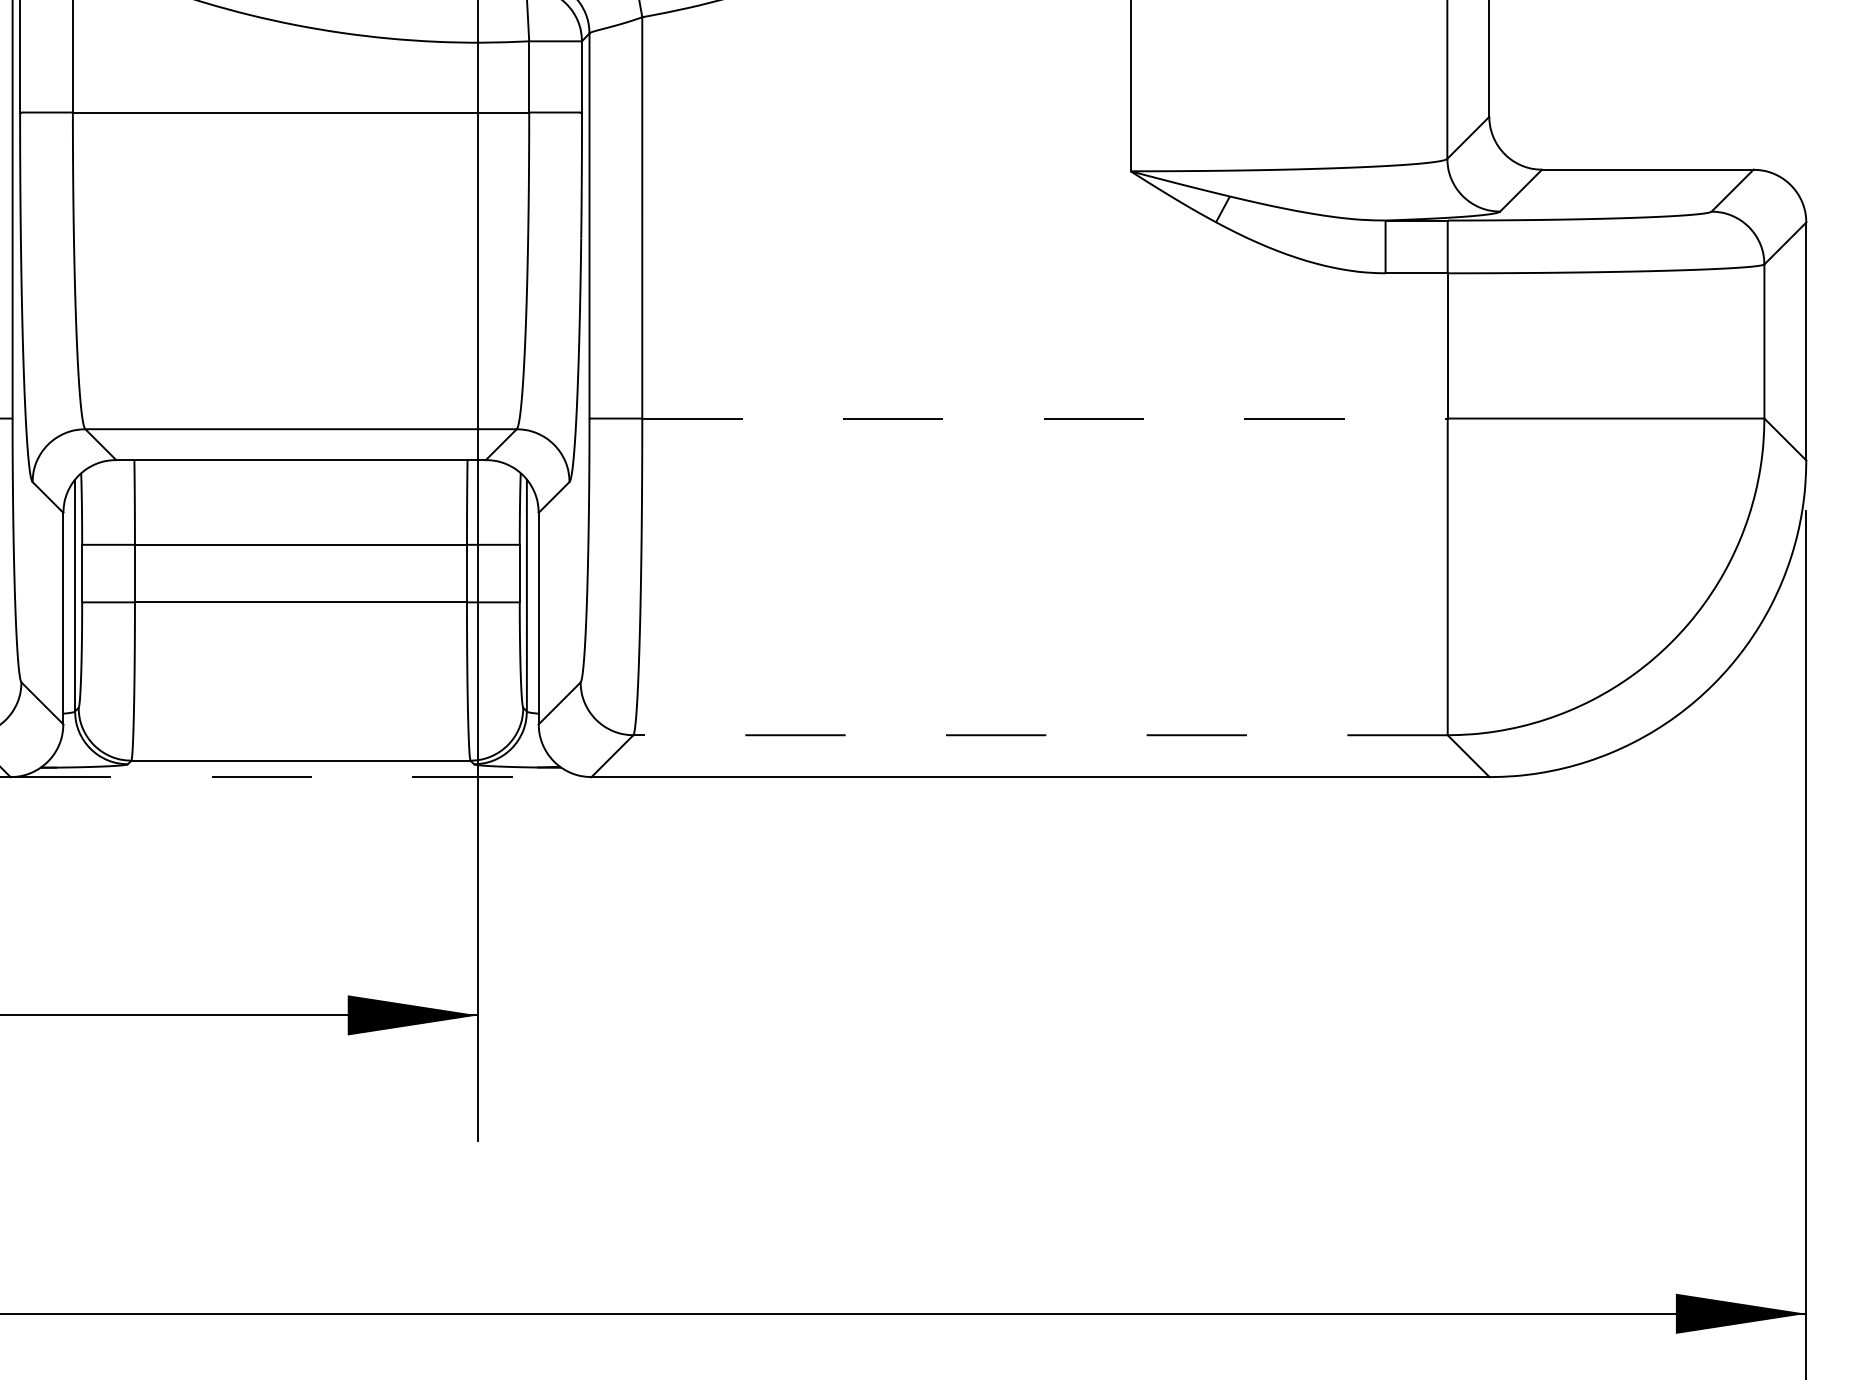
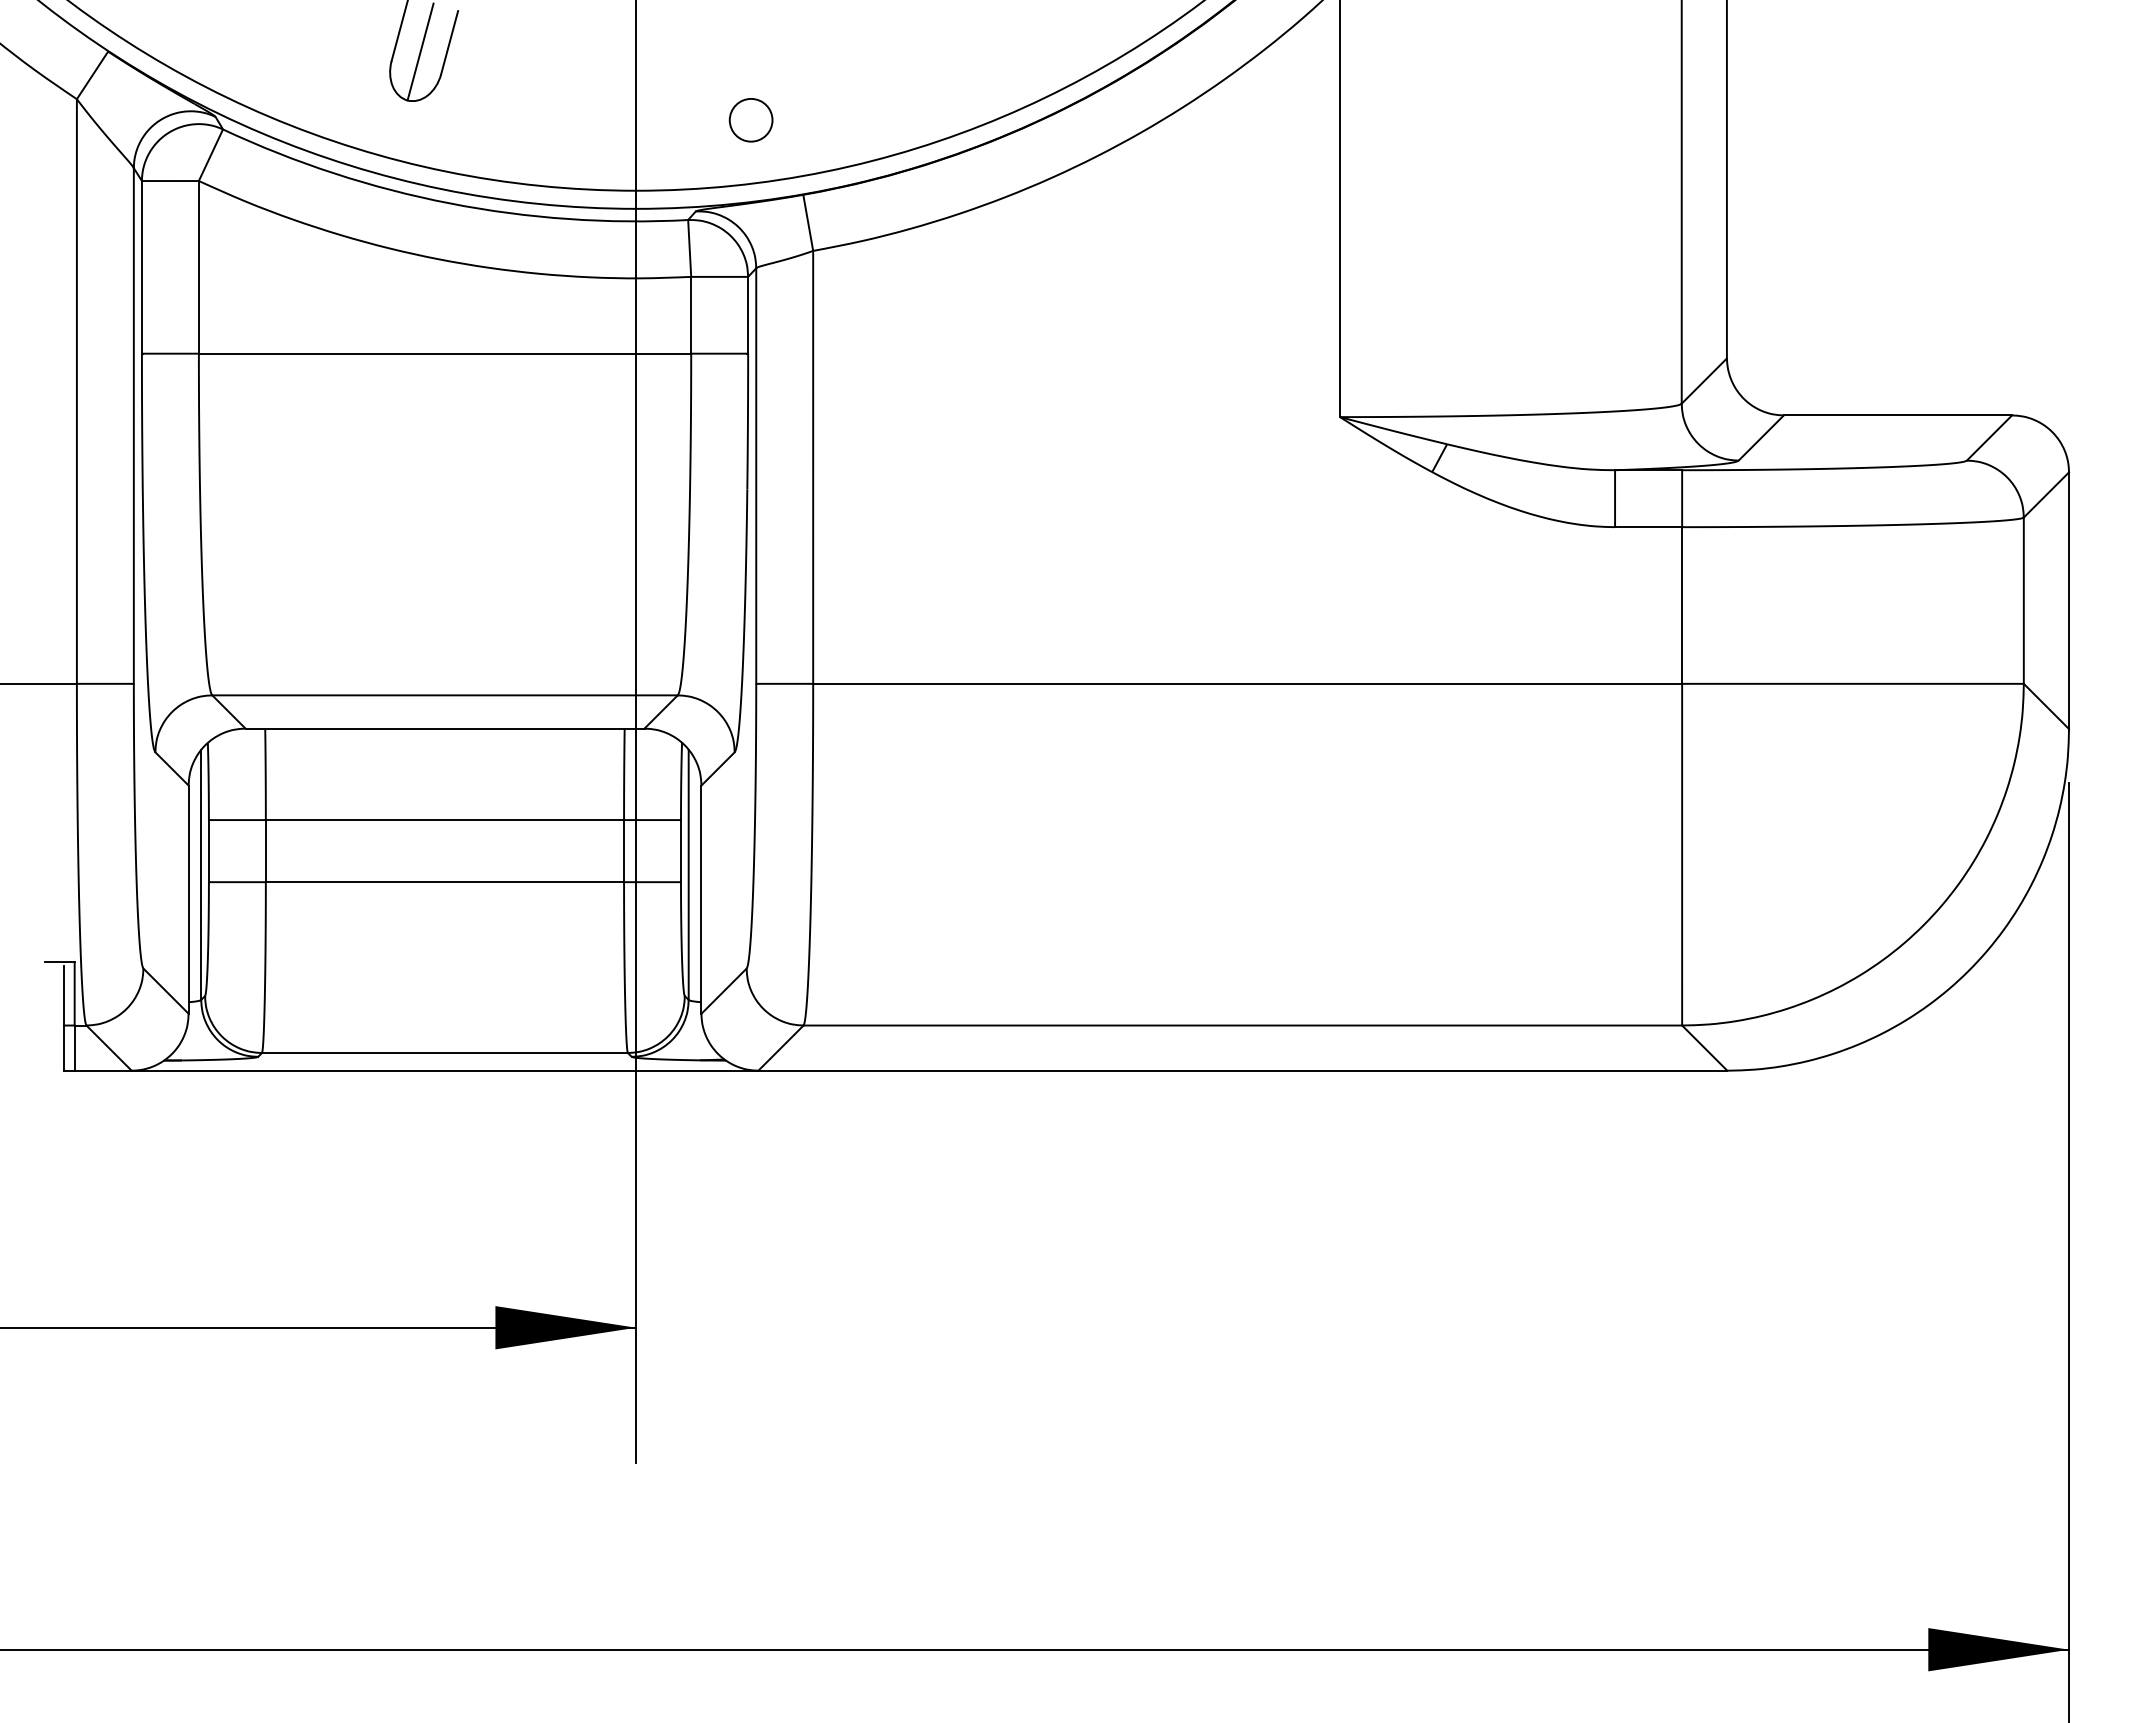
line: (1045, 418) -> (1248, 683), dashed -> solid
line: (1040, 735) -> (1242, 1025), dashed -> solid
line: (301, 776) -> (445, 1070), dashed -> solid

